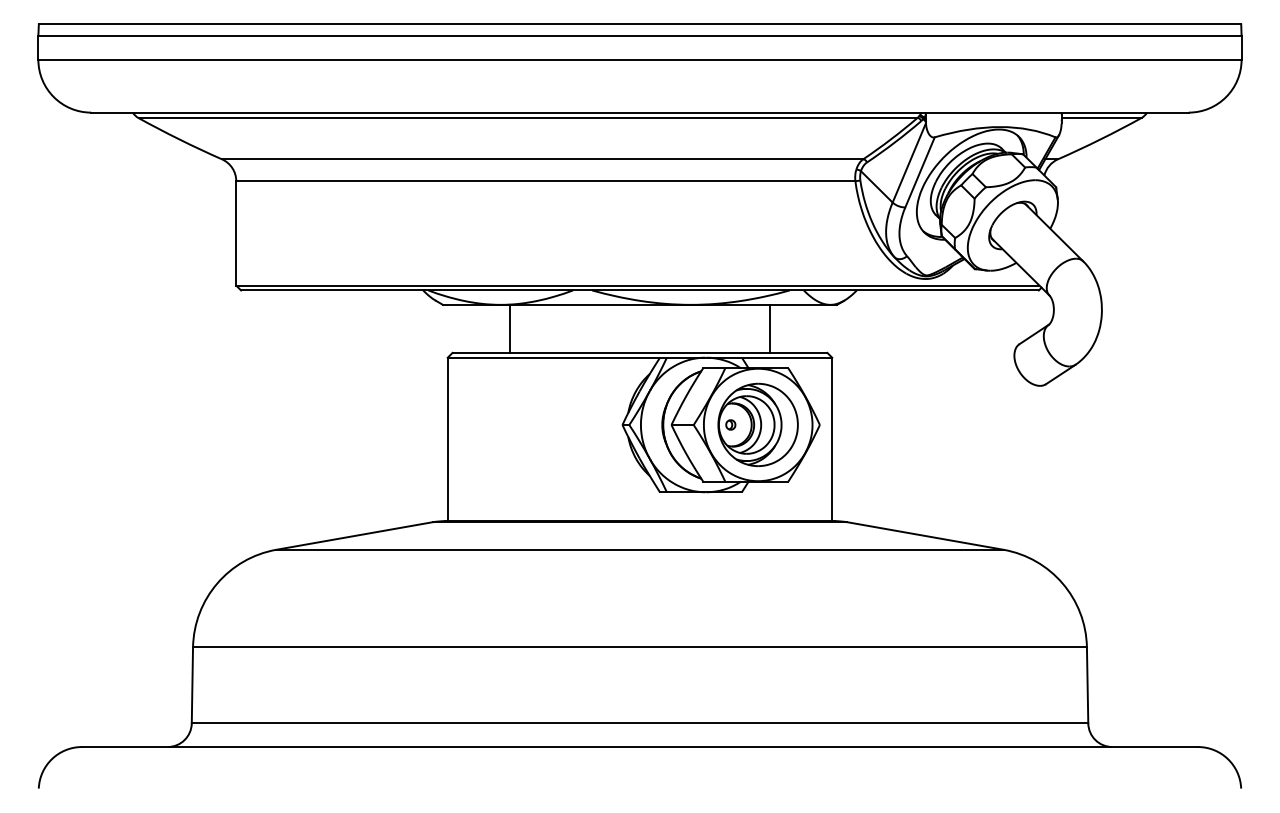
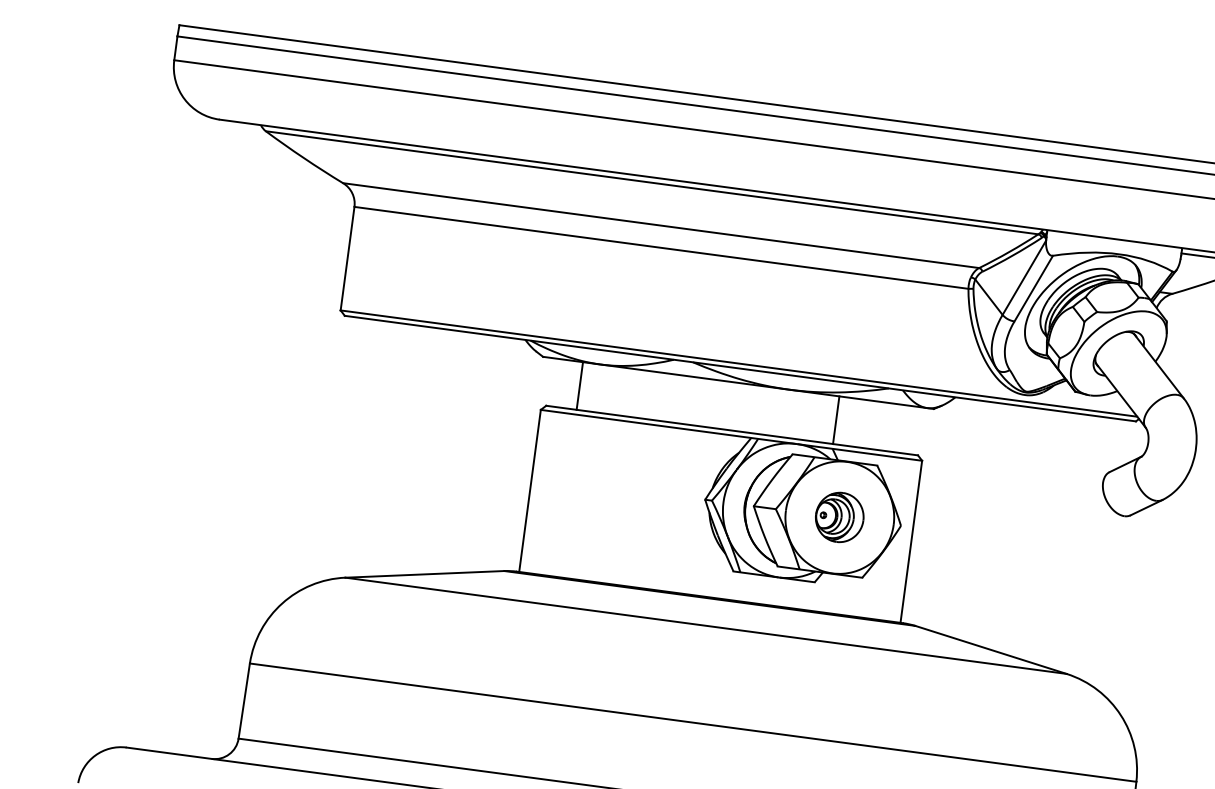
line: (510, 328) -> (580, 385), moved
line: (769, 328) -> (836, 419), moved
part: (757, 424) -> (839, 517), size x0.6

